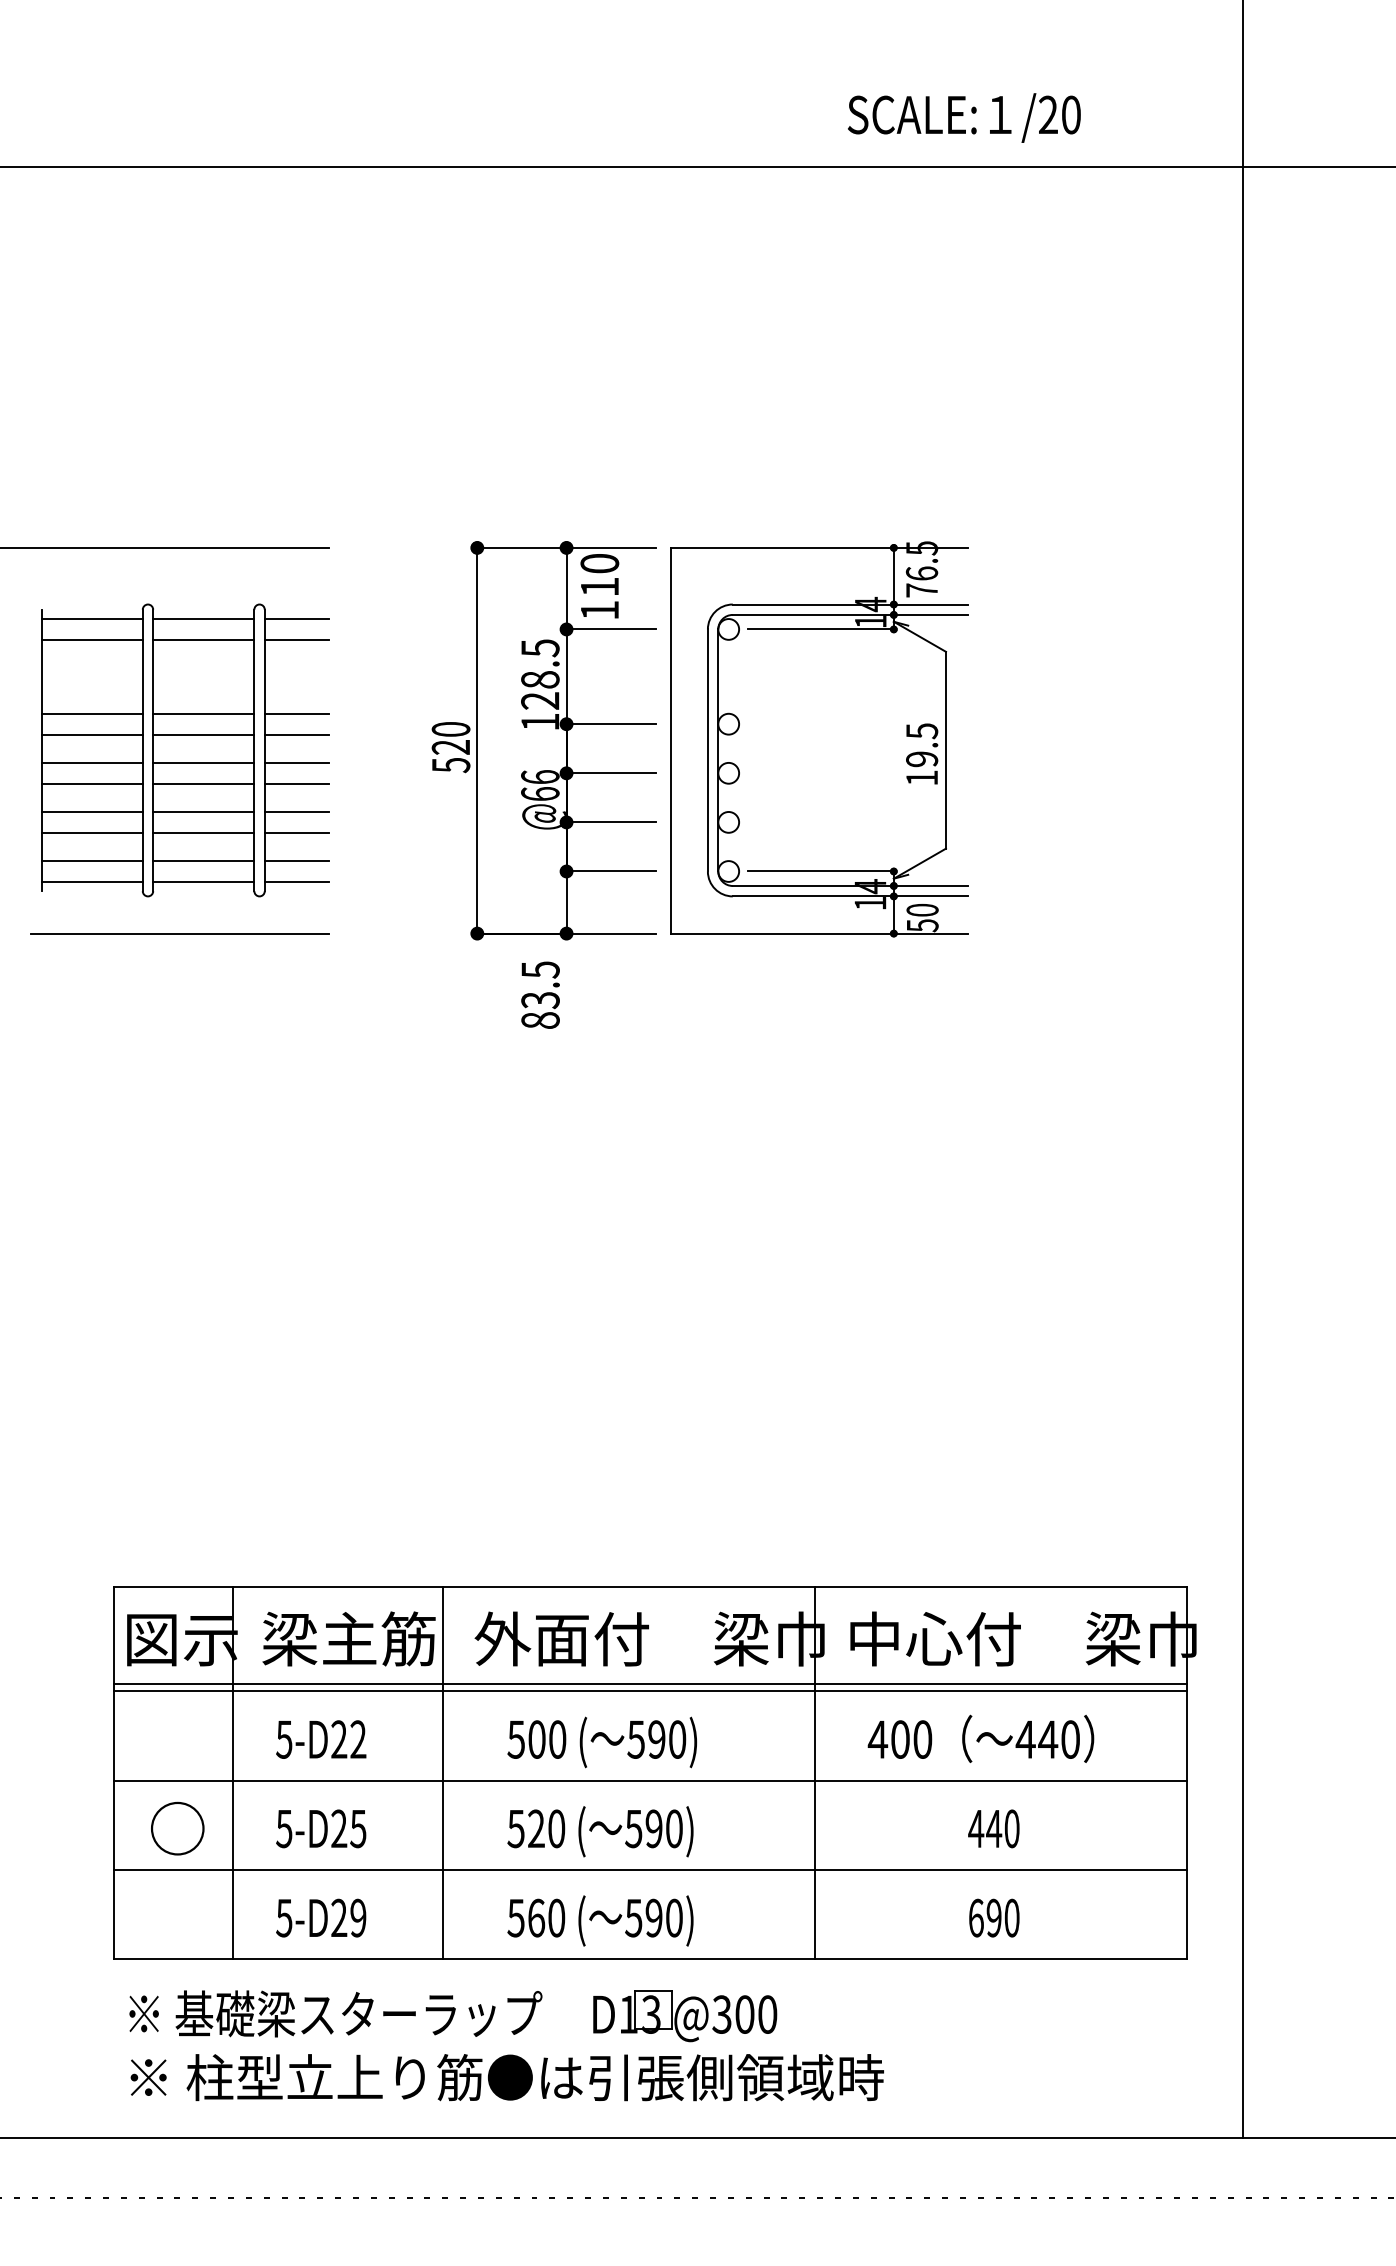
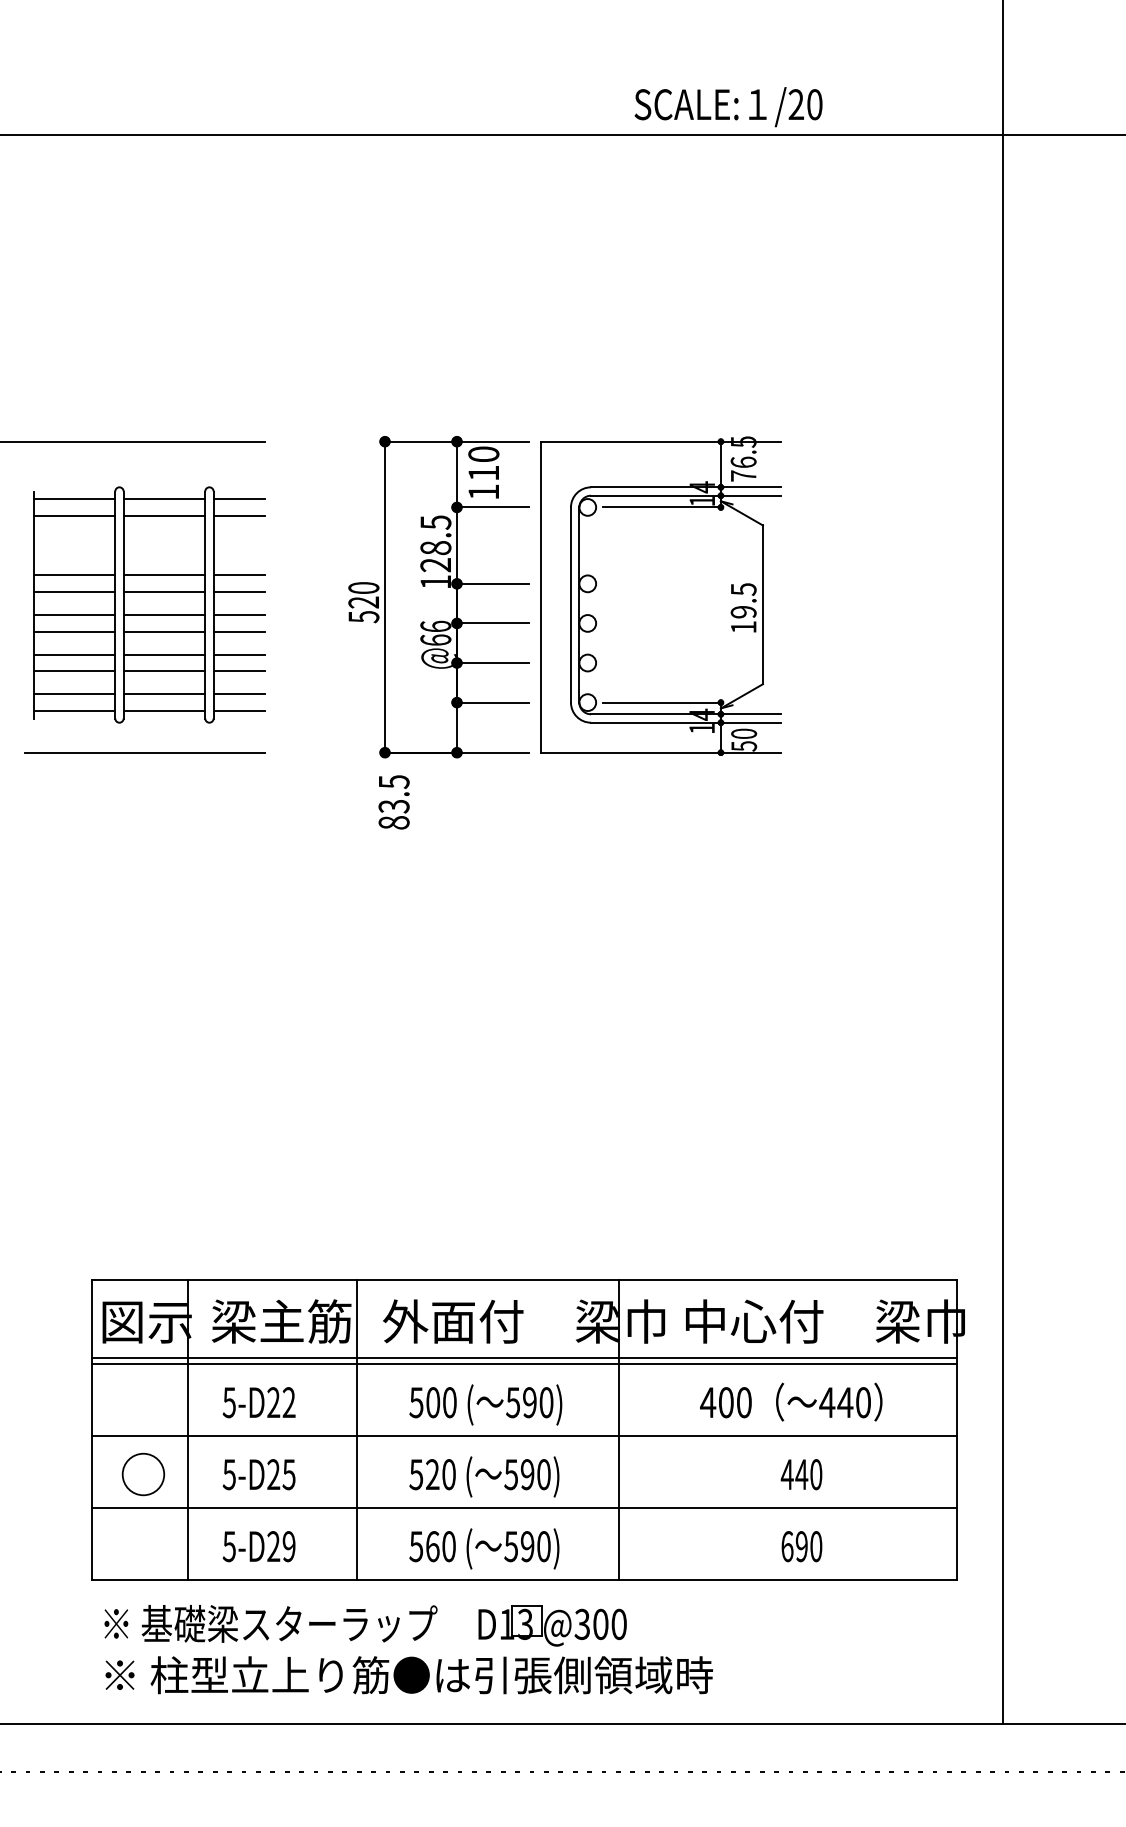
text: (964, 117) -> (728, 106), moved
text: (540, 994) -> (394, 801), moved
line: (814, 1773) -> (619, 1429), moved

